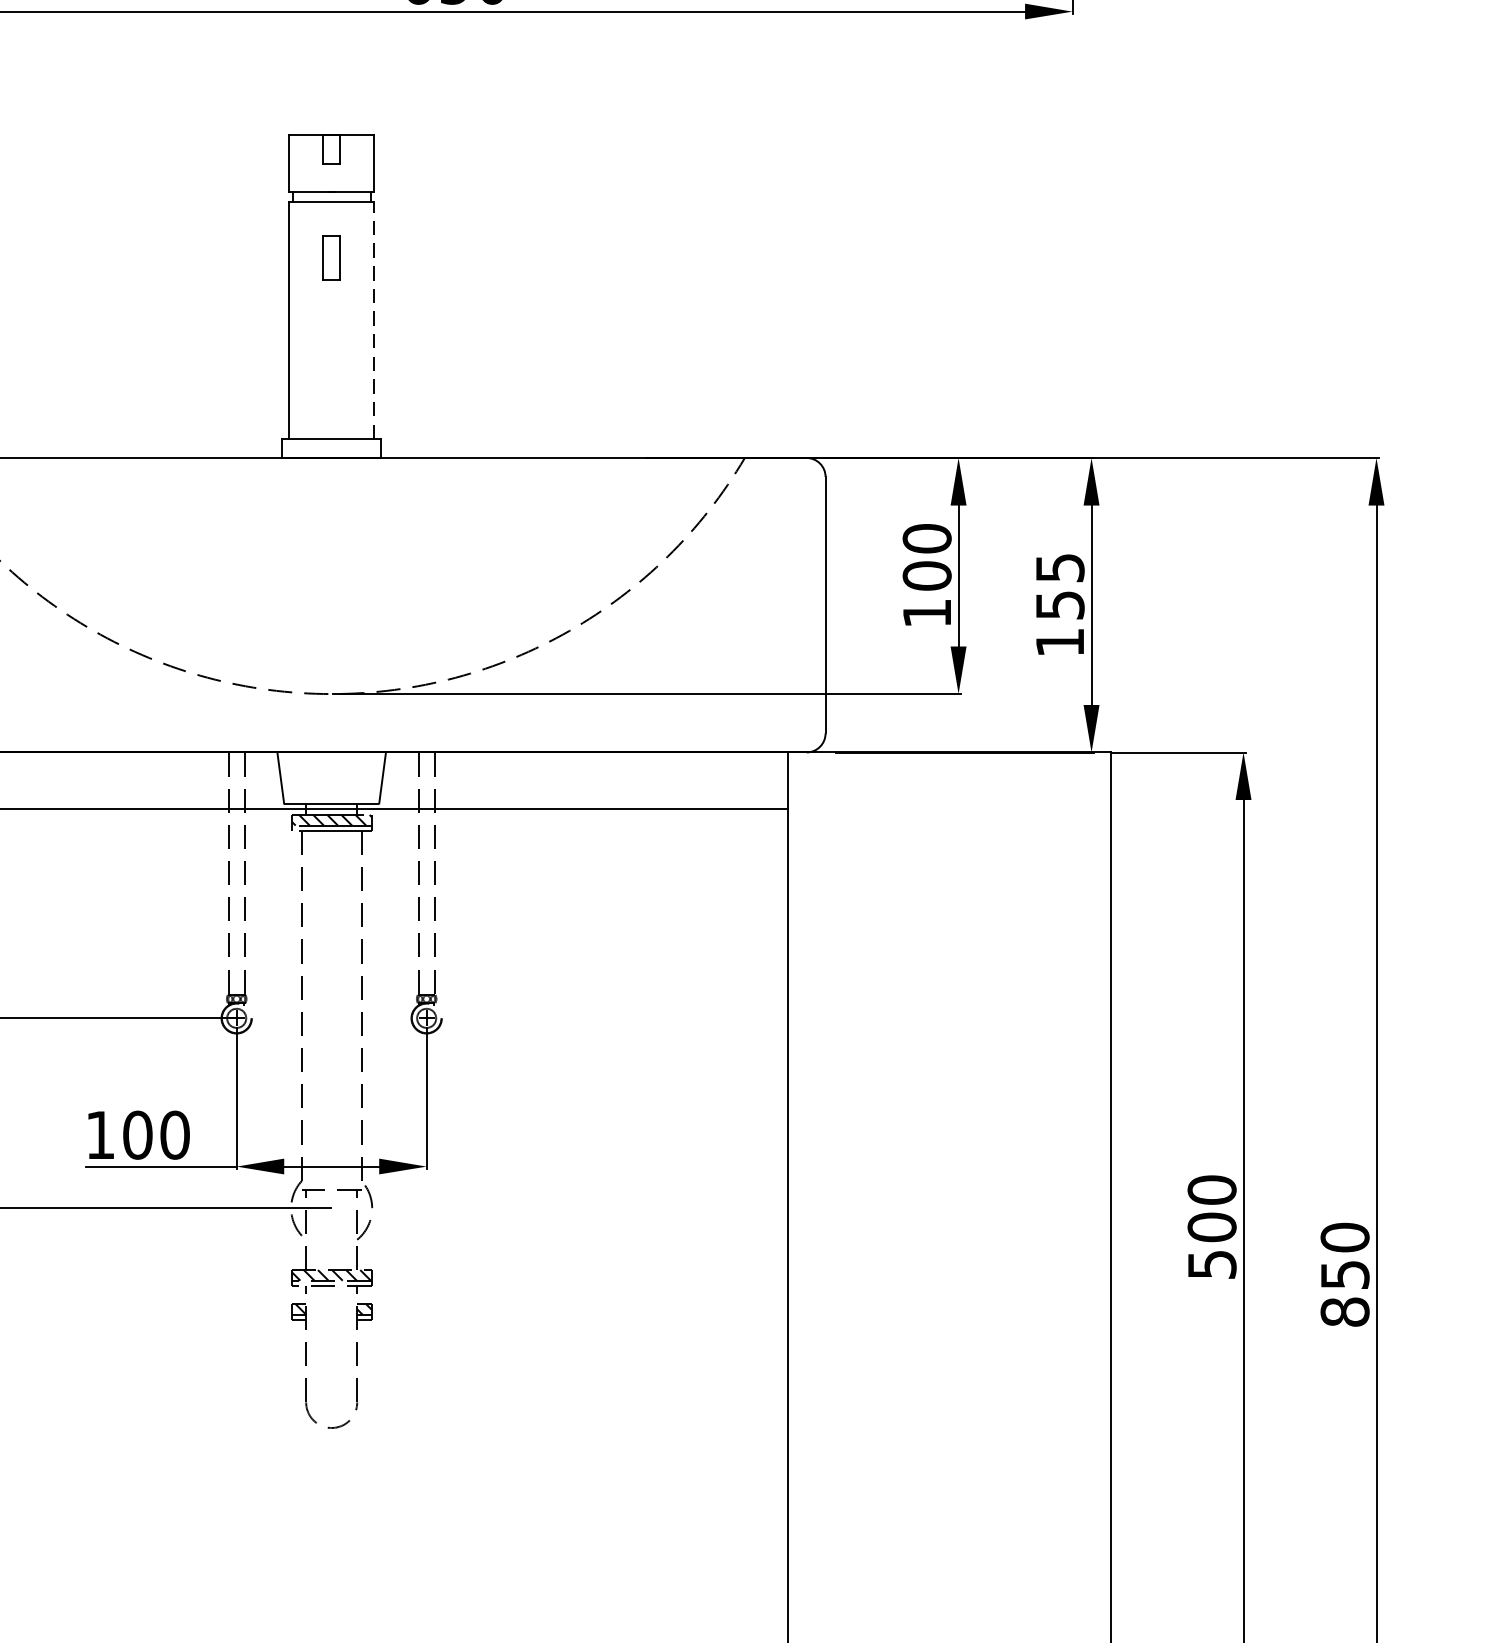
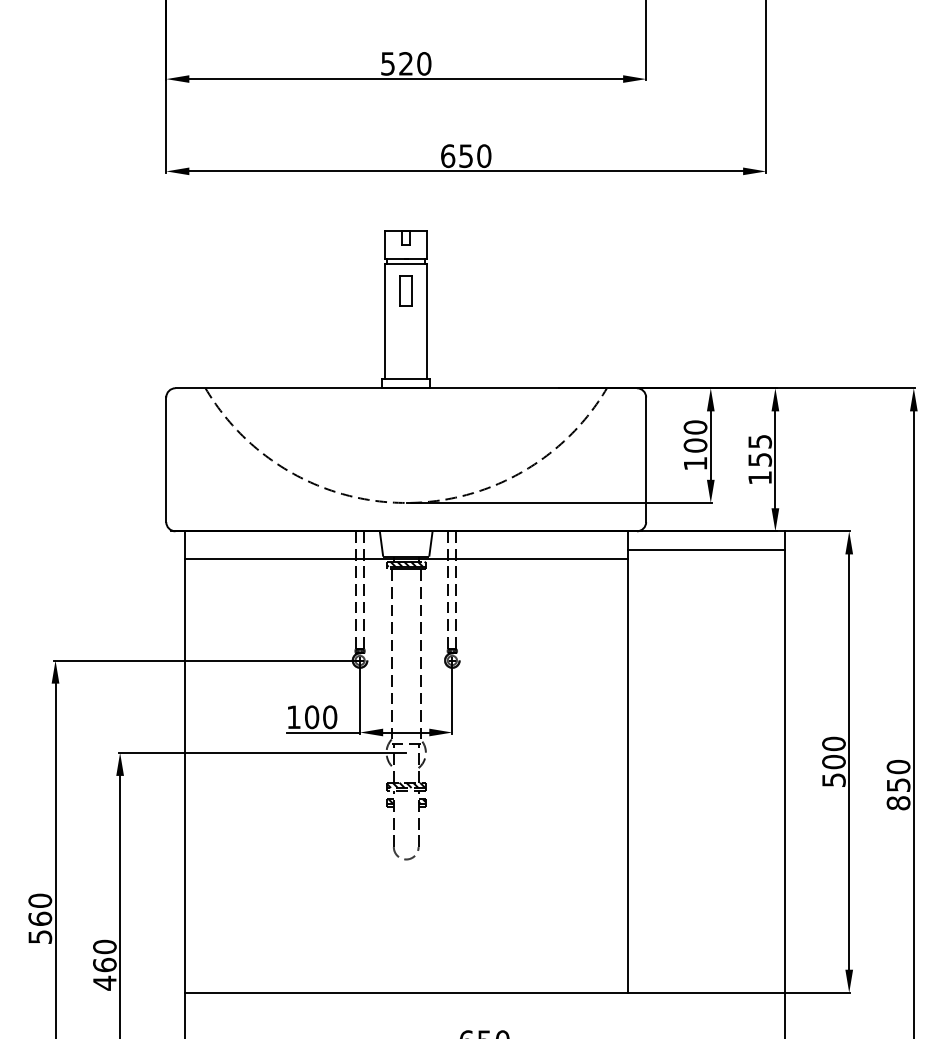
part: (330, 256) -> (405, 290), size x1.43
line: (373, 320) -> (426, 321), dashed -> solid
line: (947, 789) -> (705, 549), added

